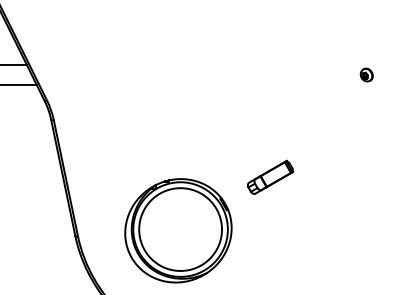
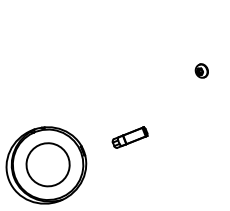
part: (366, 74) -> (201, 70), size x1.4
part: (270, 176) -> (130, 136), moved
circle: (180, 229) -> (48, 164), size x0.7

